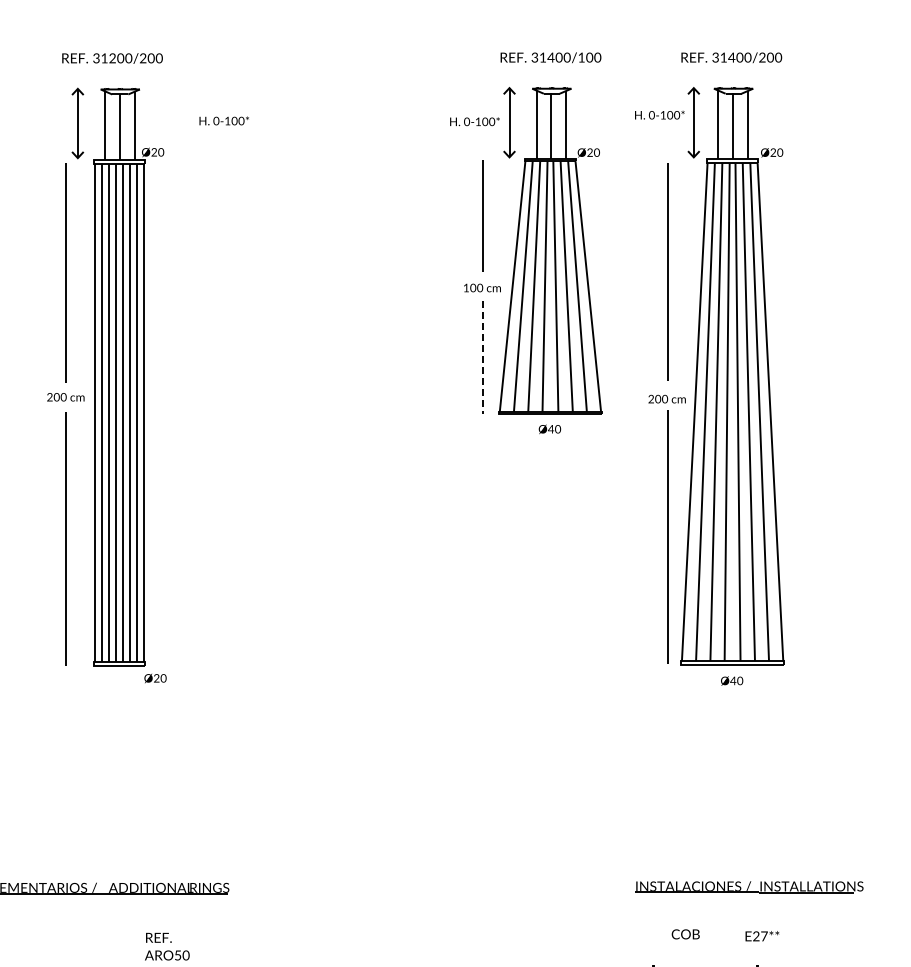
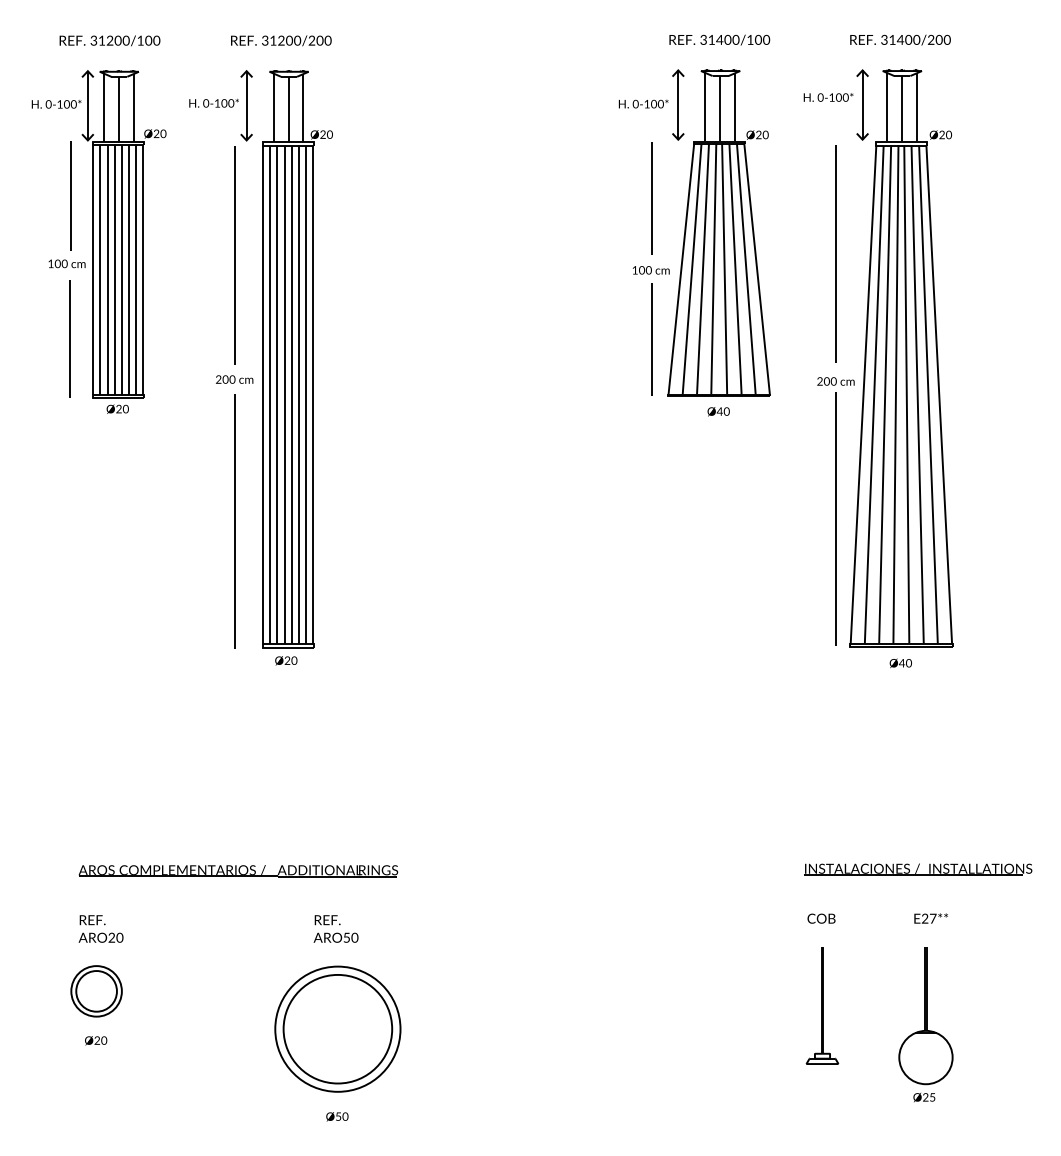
text: (223, 120) -> (213, 102), moved
line: (482, 358) -> (651, 340), dashed -> solid
text: (155, 678) -> (286, 660), moved
text: (685, 934) -> (821, 918), moved

